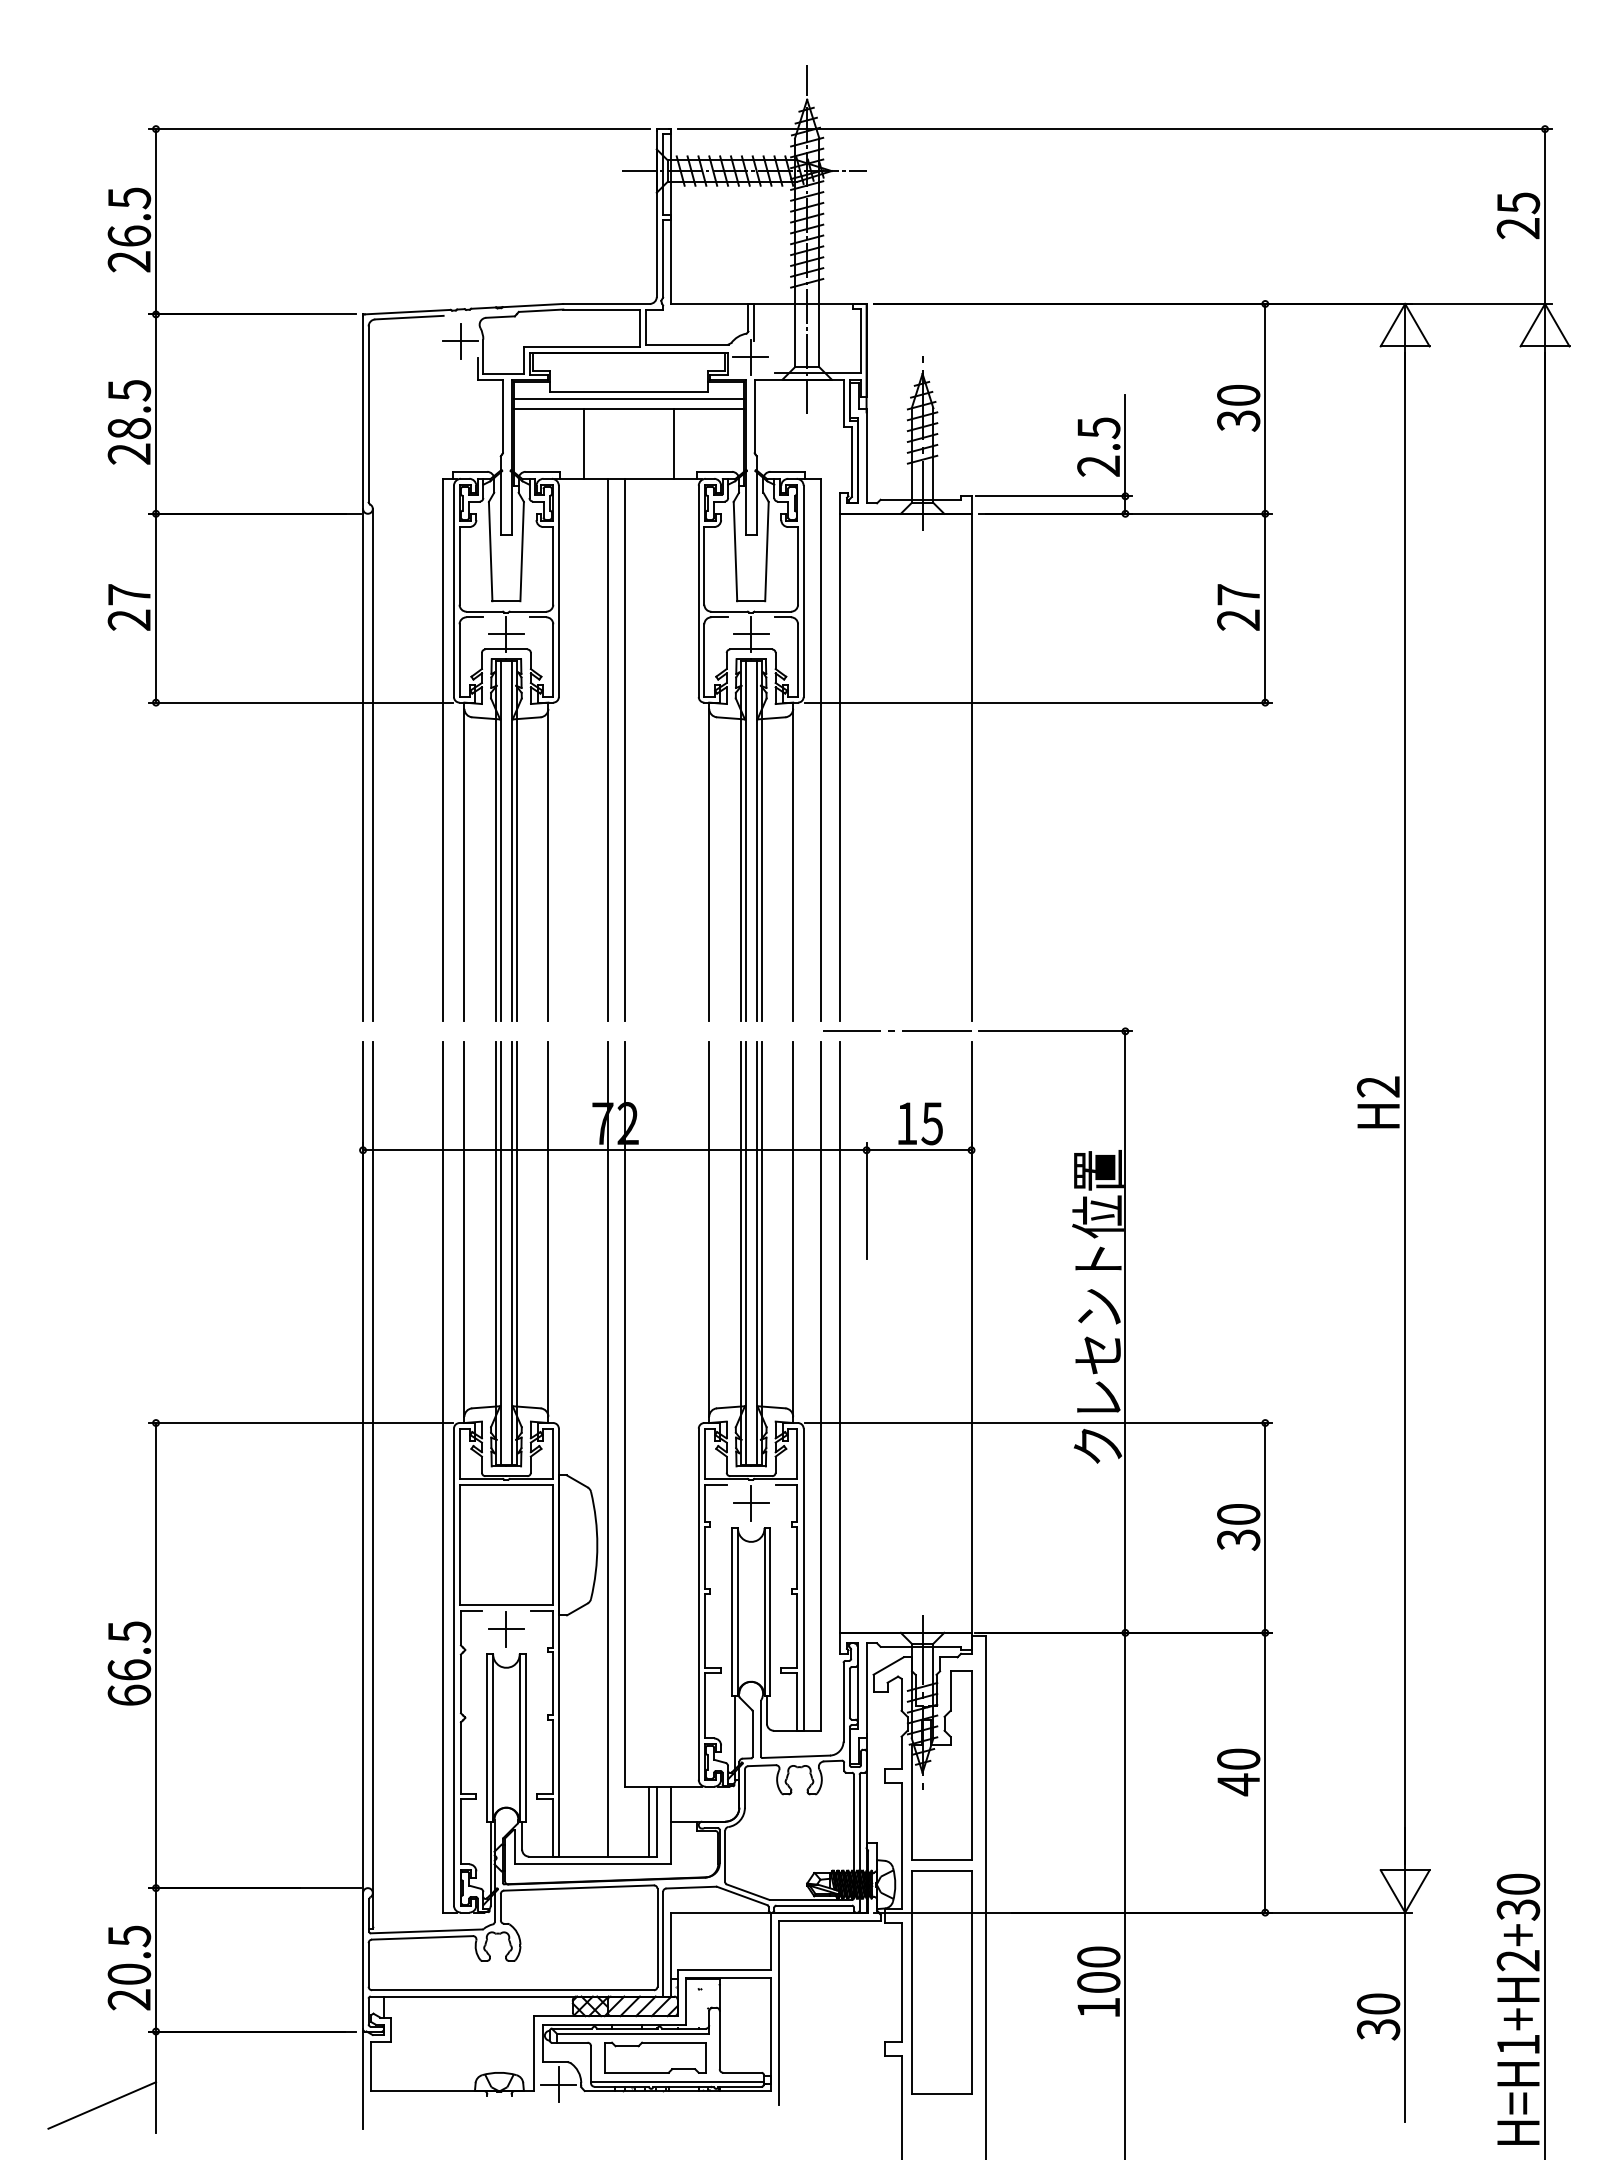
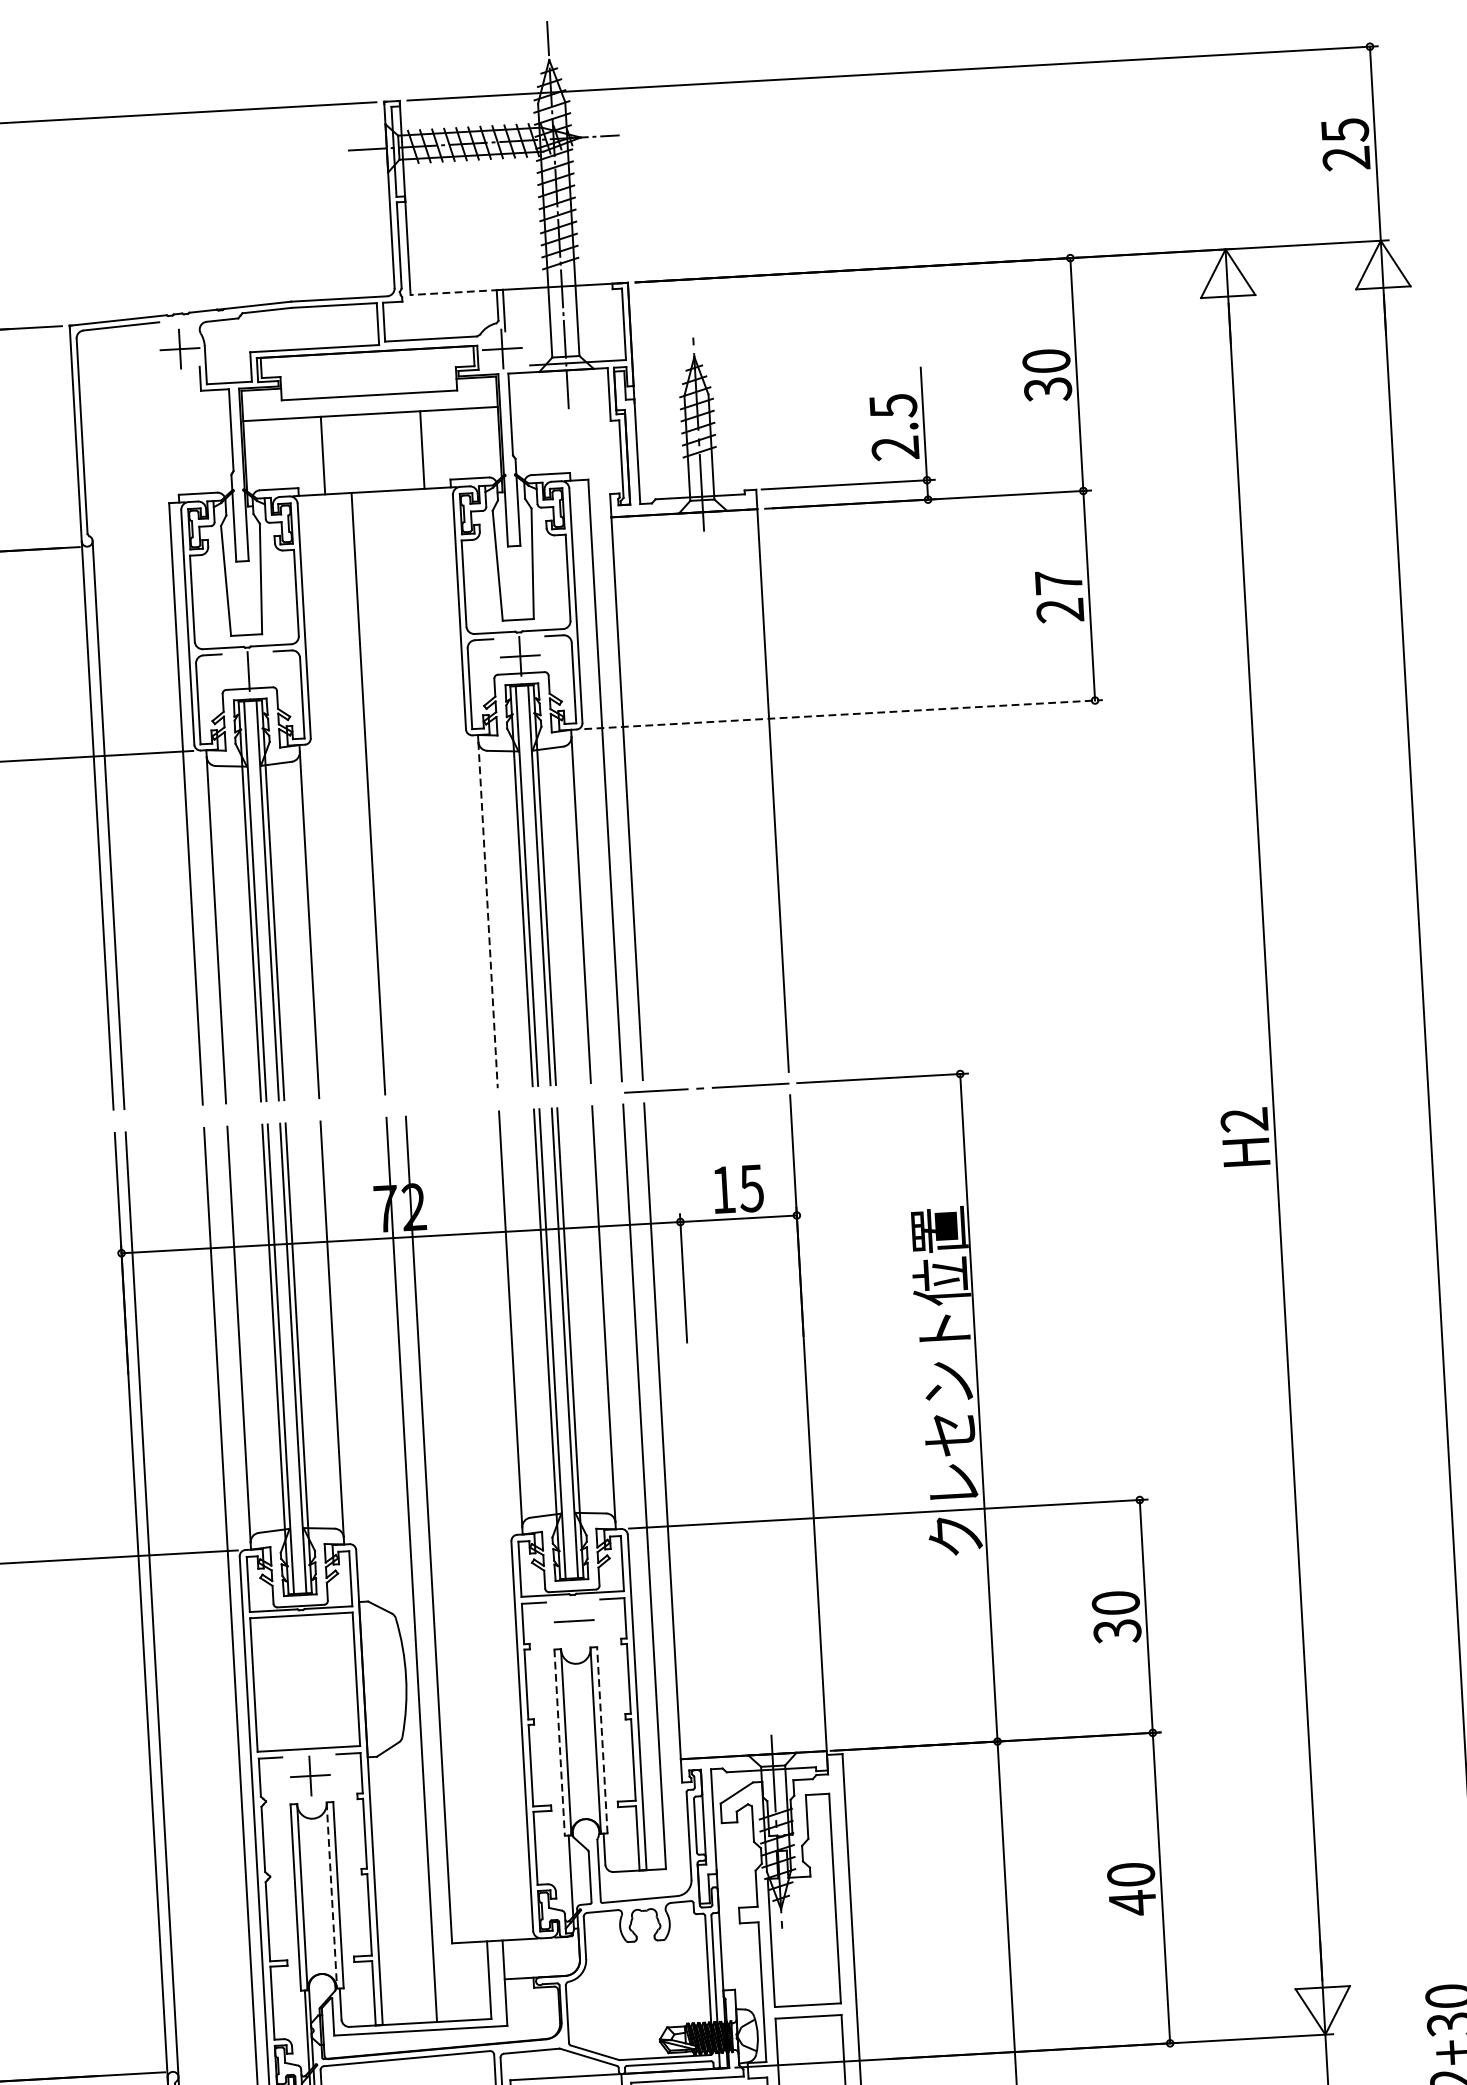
line: (710, 303) -> (454, 292), solid -> dashed
line: (628, 399) -> (369, 403), removed
line: (505, 634) -> (247, 672), removed
line: (1038, 702) -> (843, 714), solid -> dashed
line: (625, 749) -> (387, 792), removed
line: (709, 864) -> (488, 914), solid -> dashed
line: (751, 1502) -> (574, 1620), removed
line: (731, 1611) -> (559, 1742), solid -> dashed
line: (770, 1611) -> (602, 1739), solid -> dashed
line: (519, 1737) -> (331, 1895), solid -> dashed
line: (649, 1821) -> (481, 1980), removed

